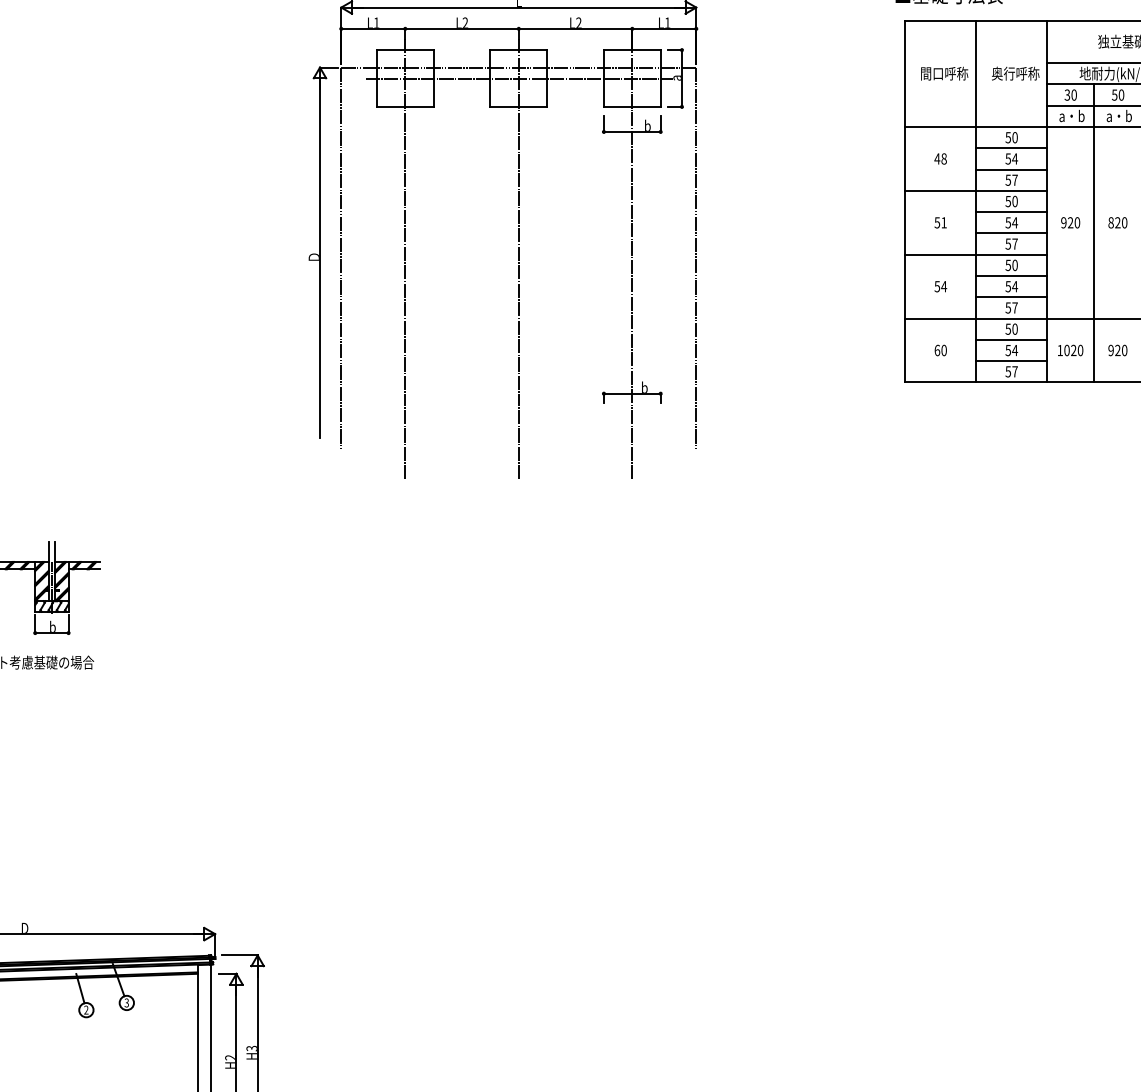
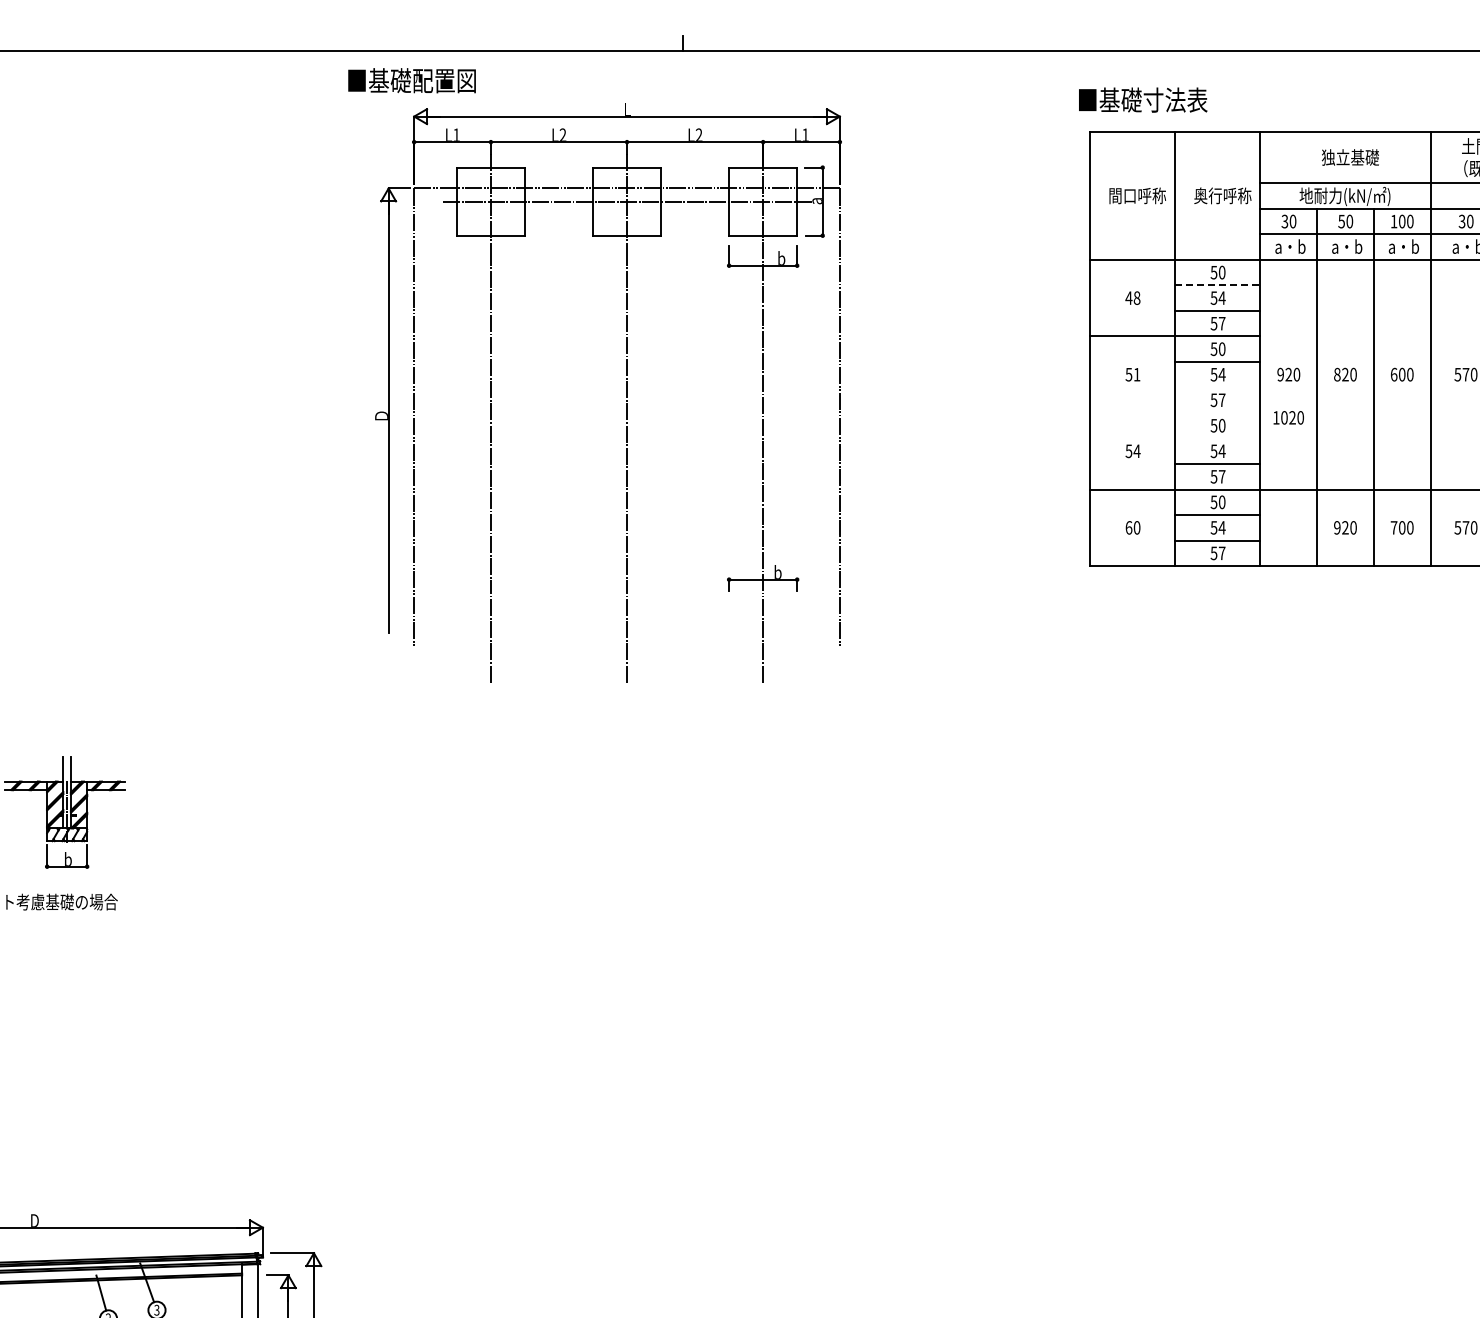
line: (1011, 148) -> (1217, 285), solid -> dashed
line: (1011, 233) -> (1217, 387), removed
line: (976, 255) -> (1175, 413), removed
line: (1011, 276) -> (1217, 438), removed
text: (1070, 350) -> (1288, 417), moved

